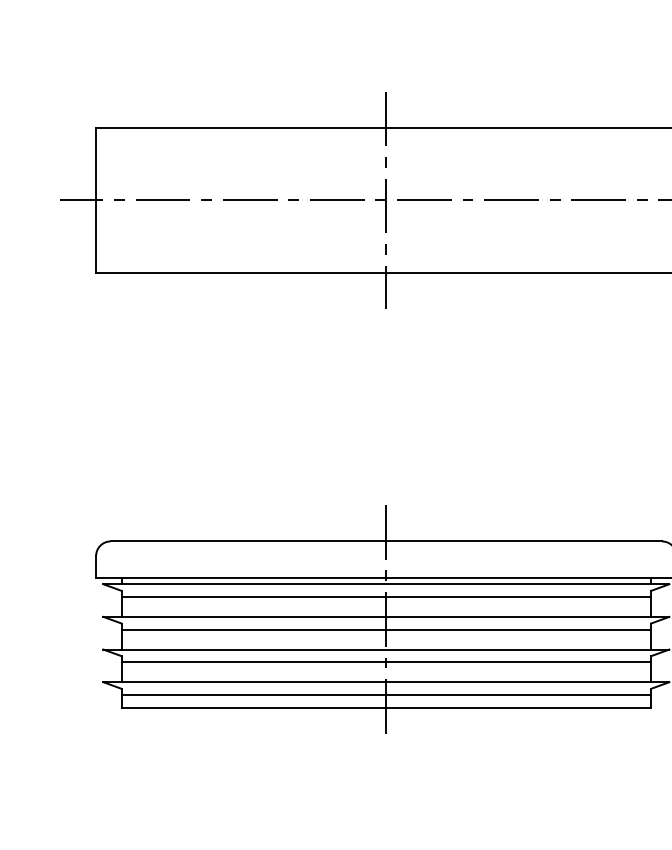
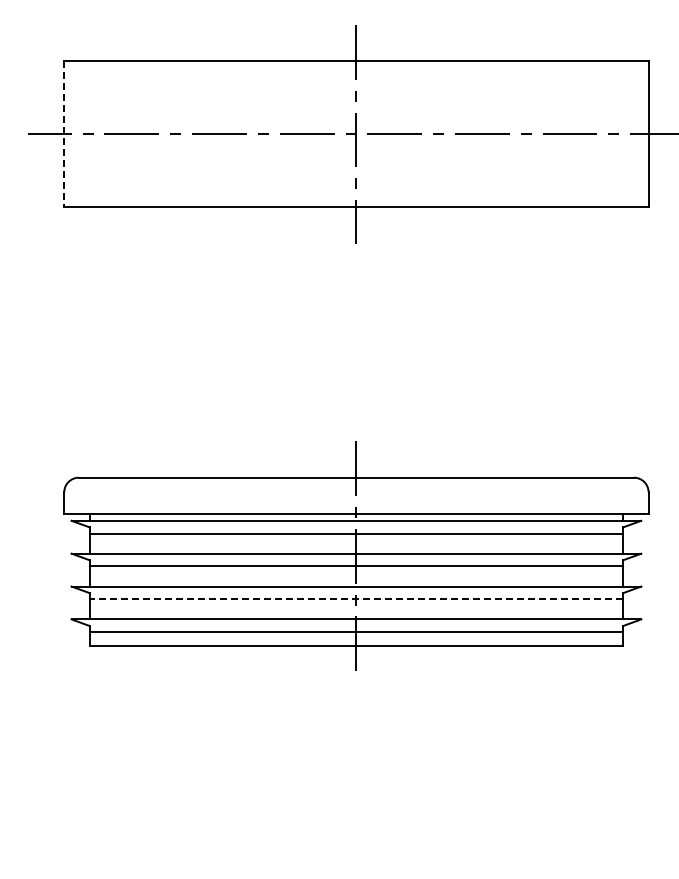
line: (96, 200) -> (64, 134), solid -> dashed
line: (386, 662) -> (356, 599), solid -> dashed

